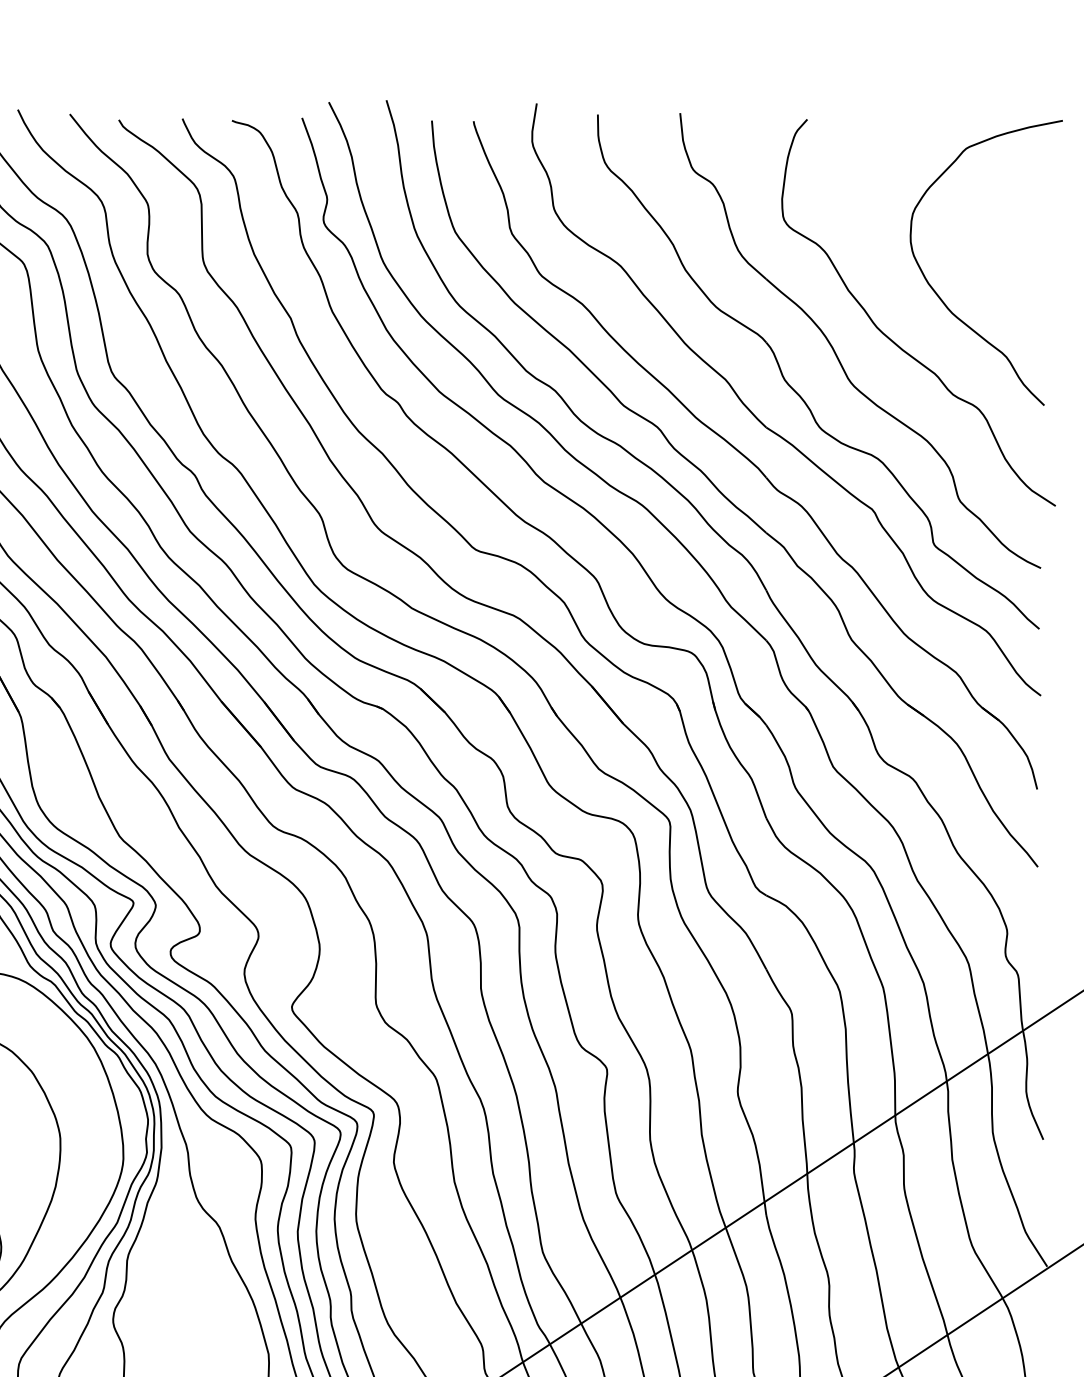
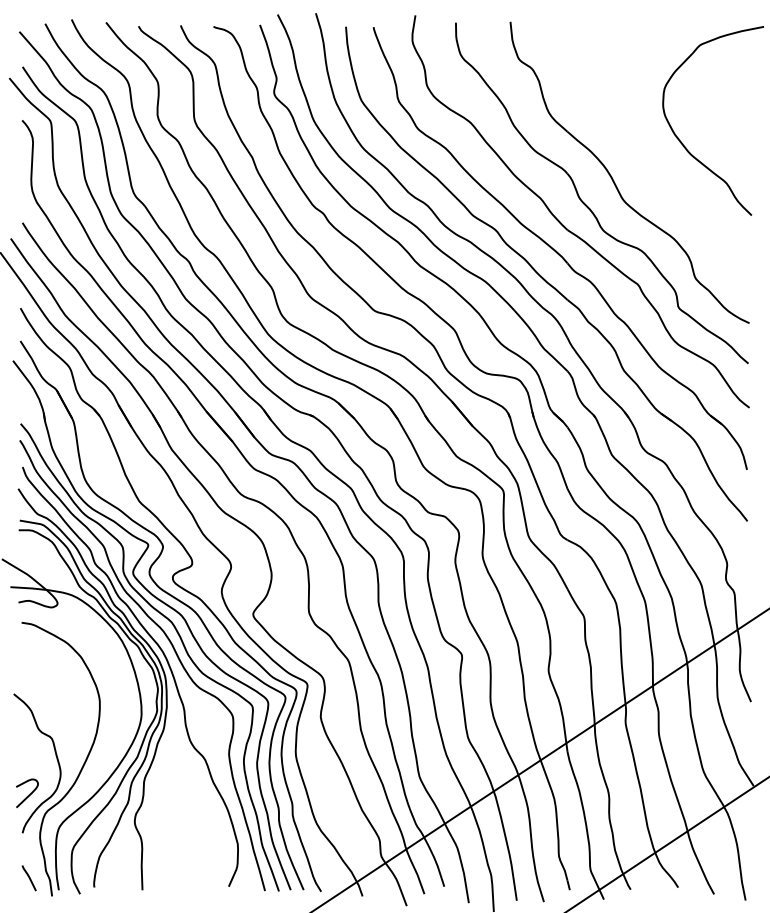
curve: (894, 340) -> (652, 172), removed

